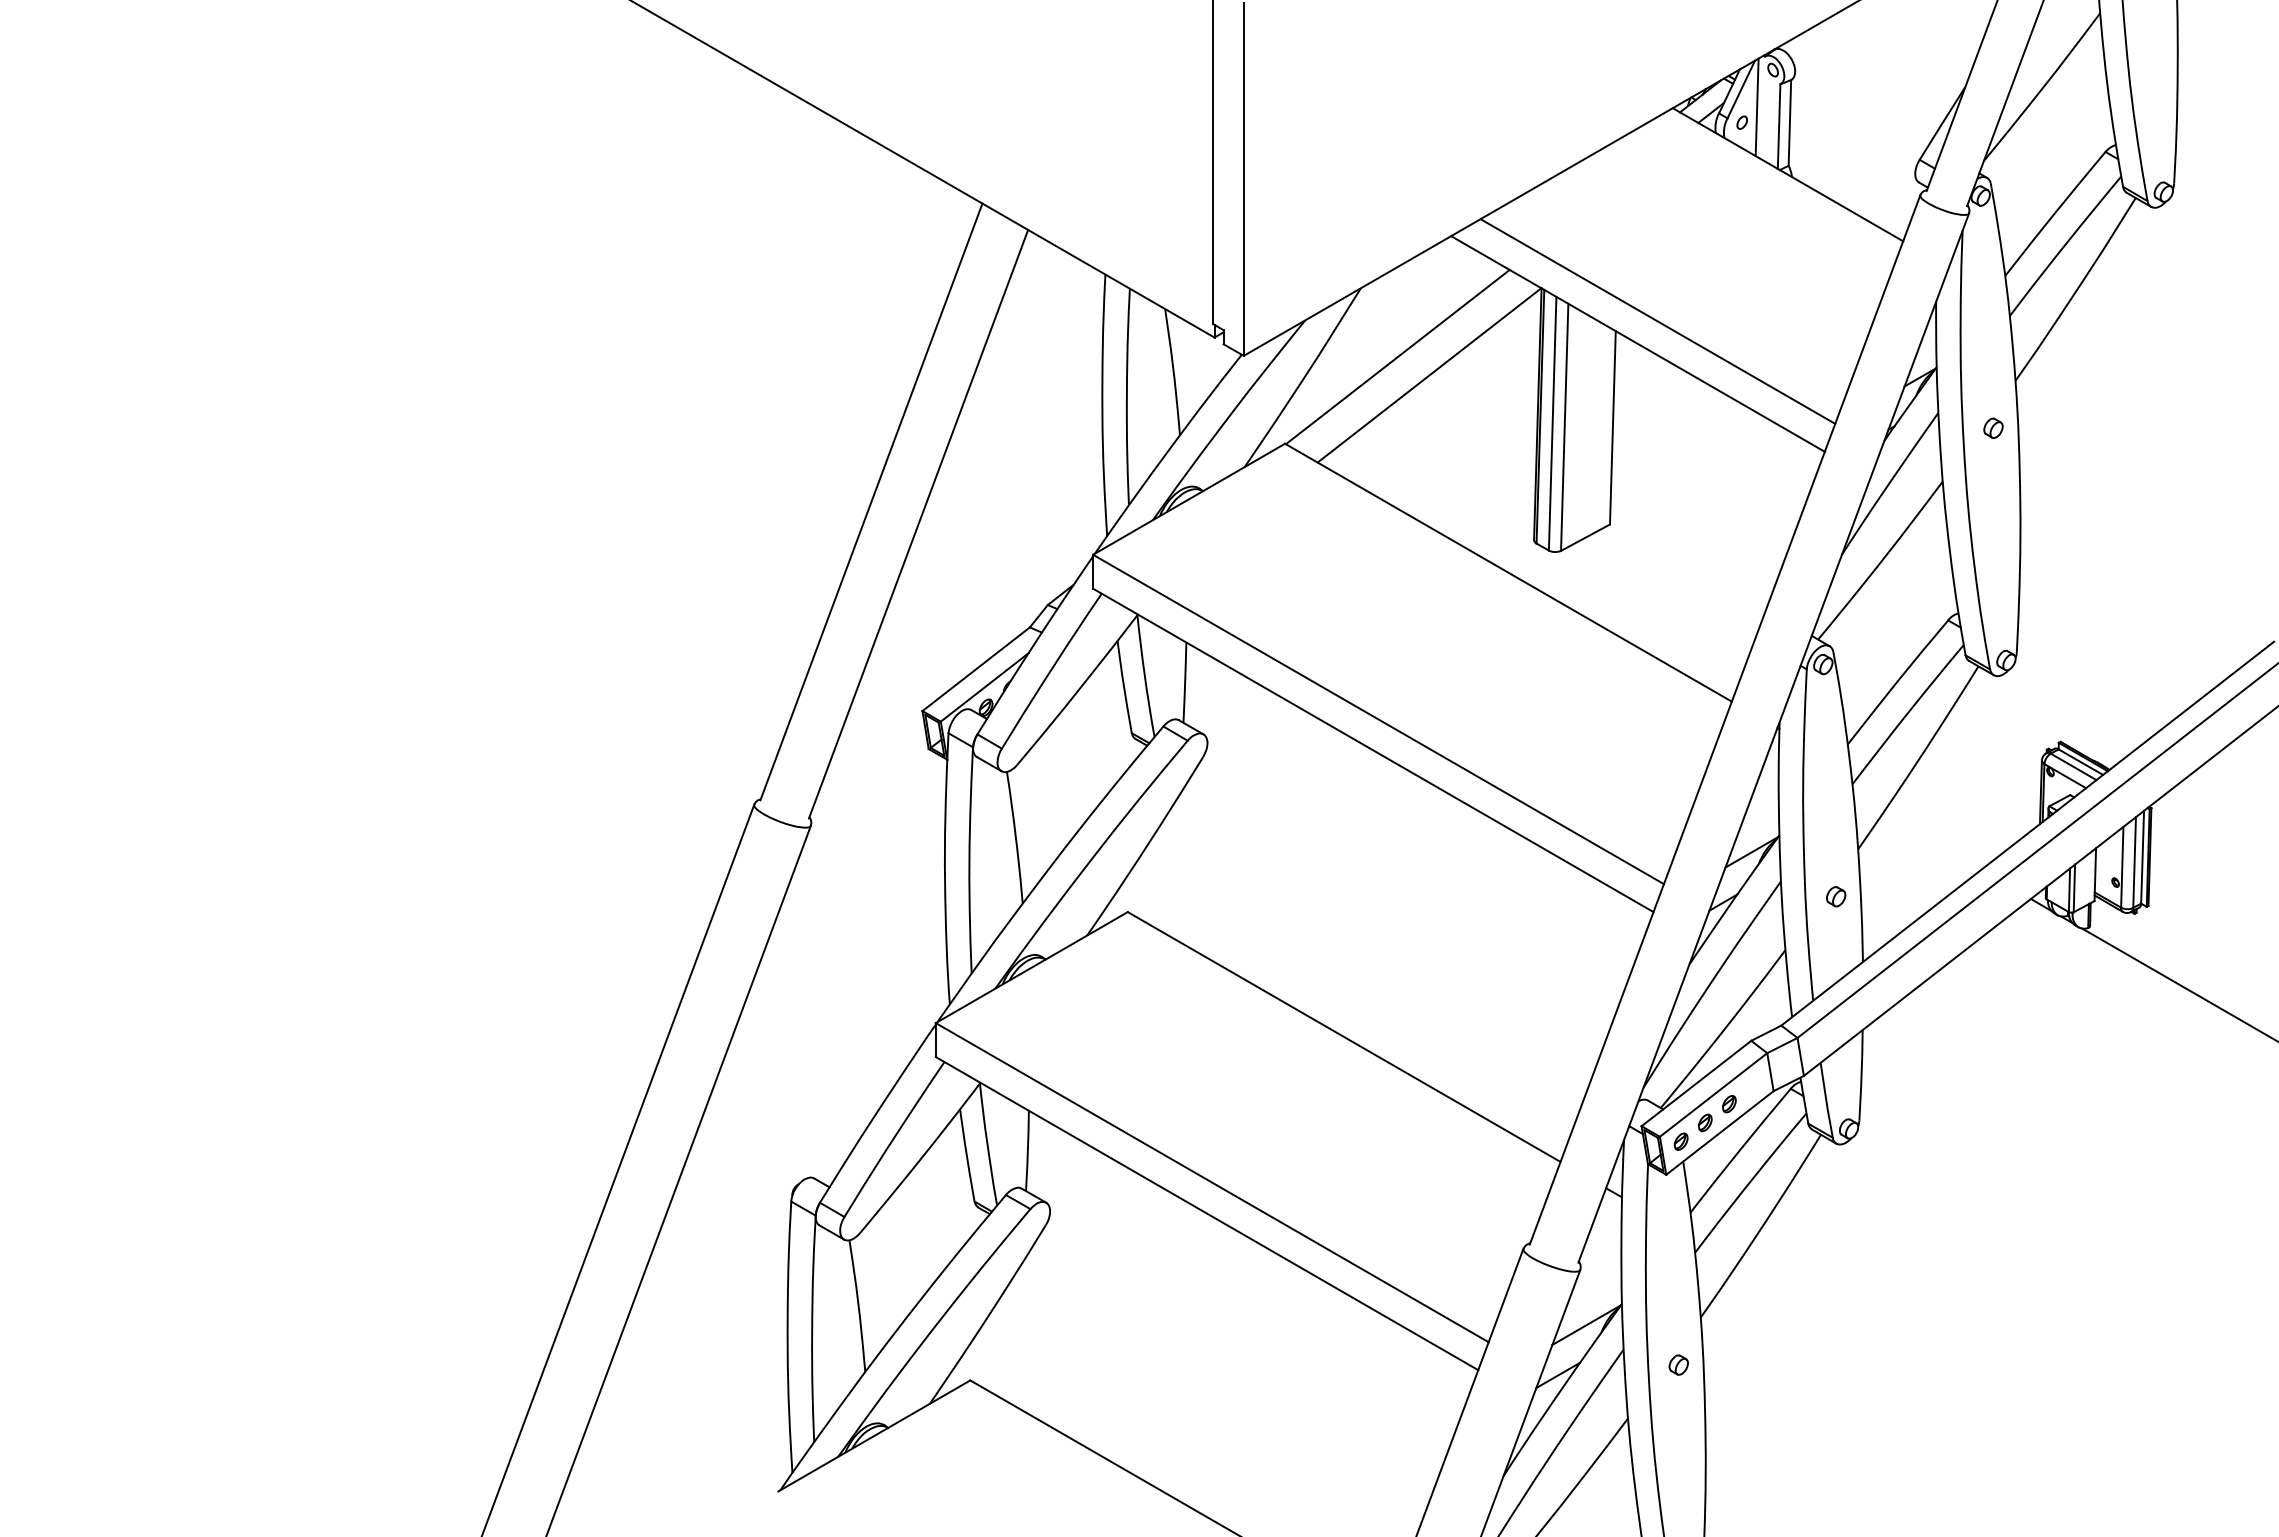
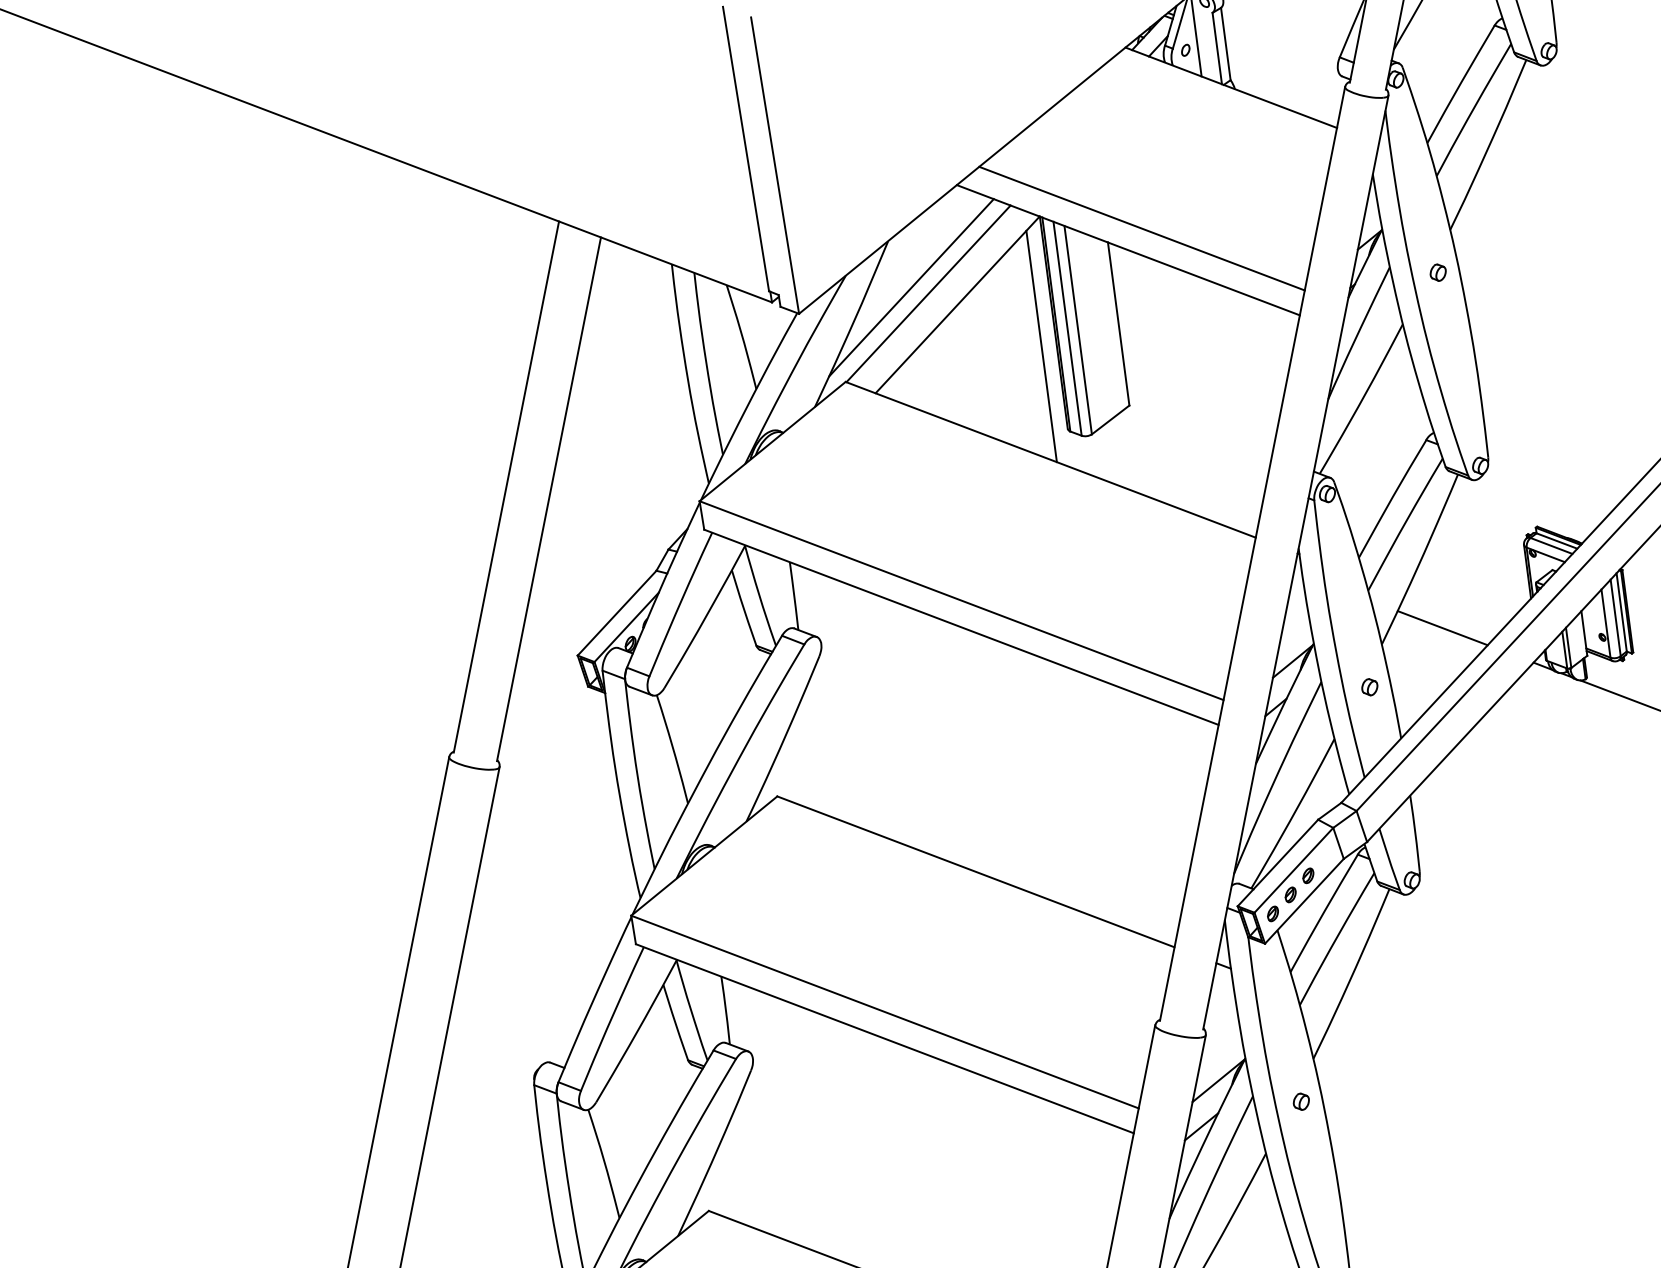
line: (1379, 346) -> (911, 287), added
line: (1519, 439) -> (1041, 346), added
line: (1931, 841) -> (1442, 627), added

